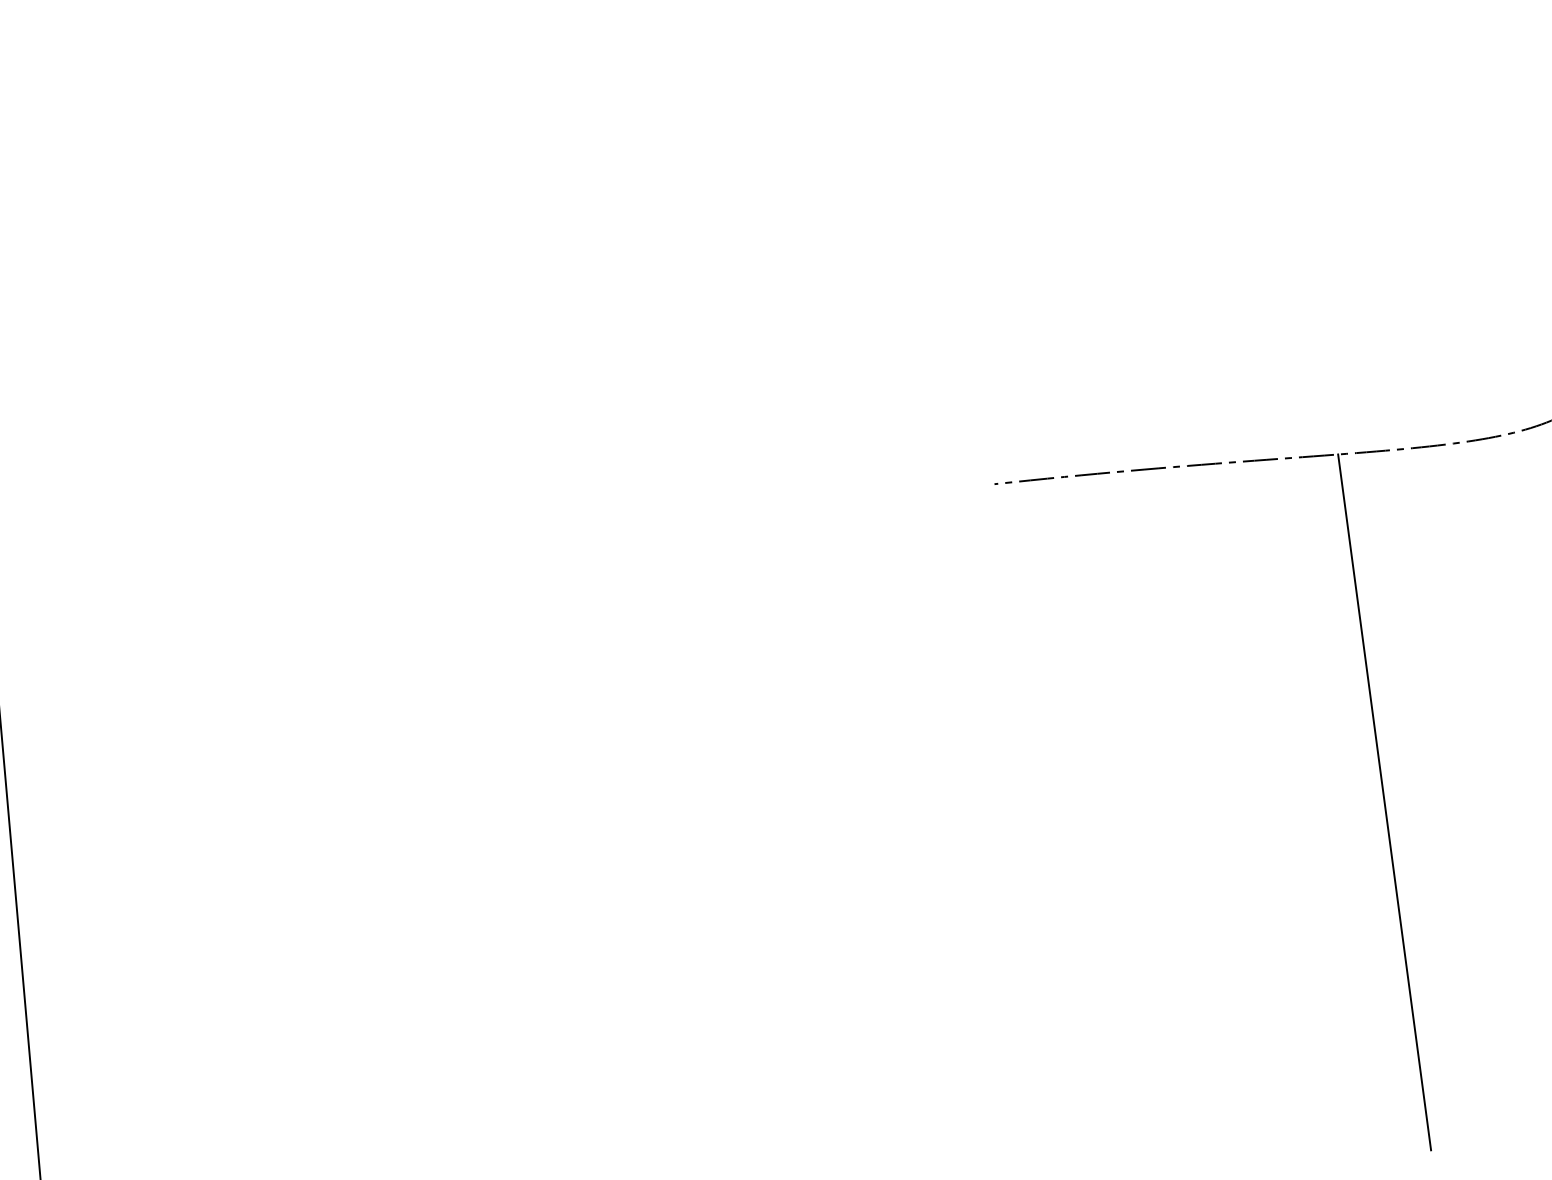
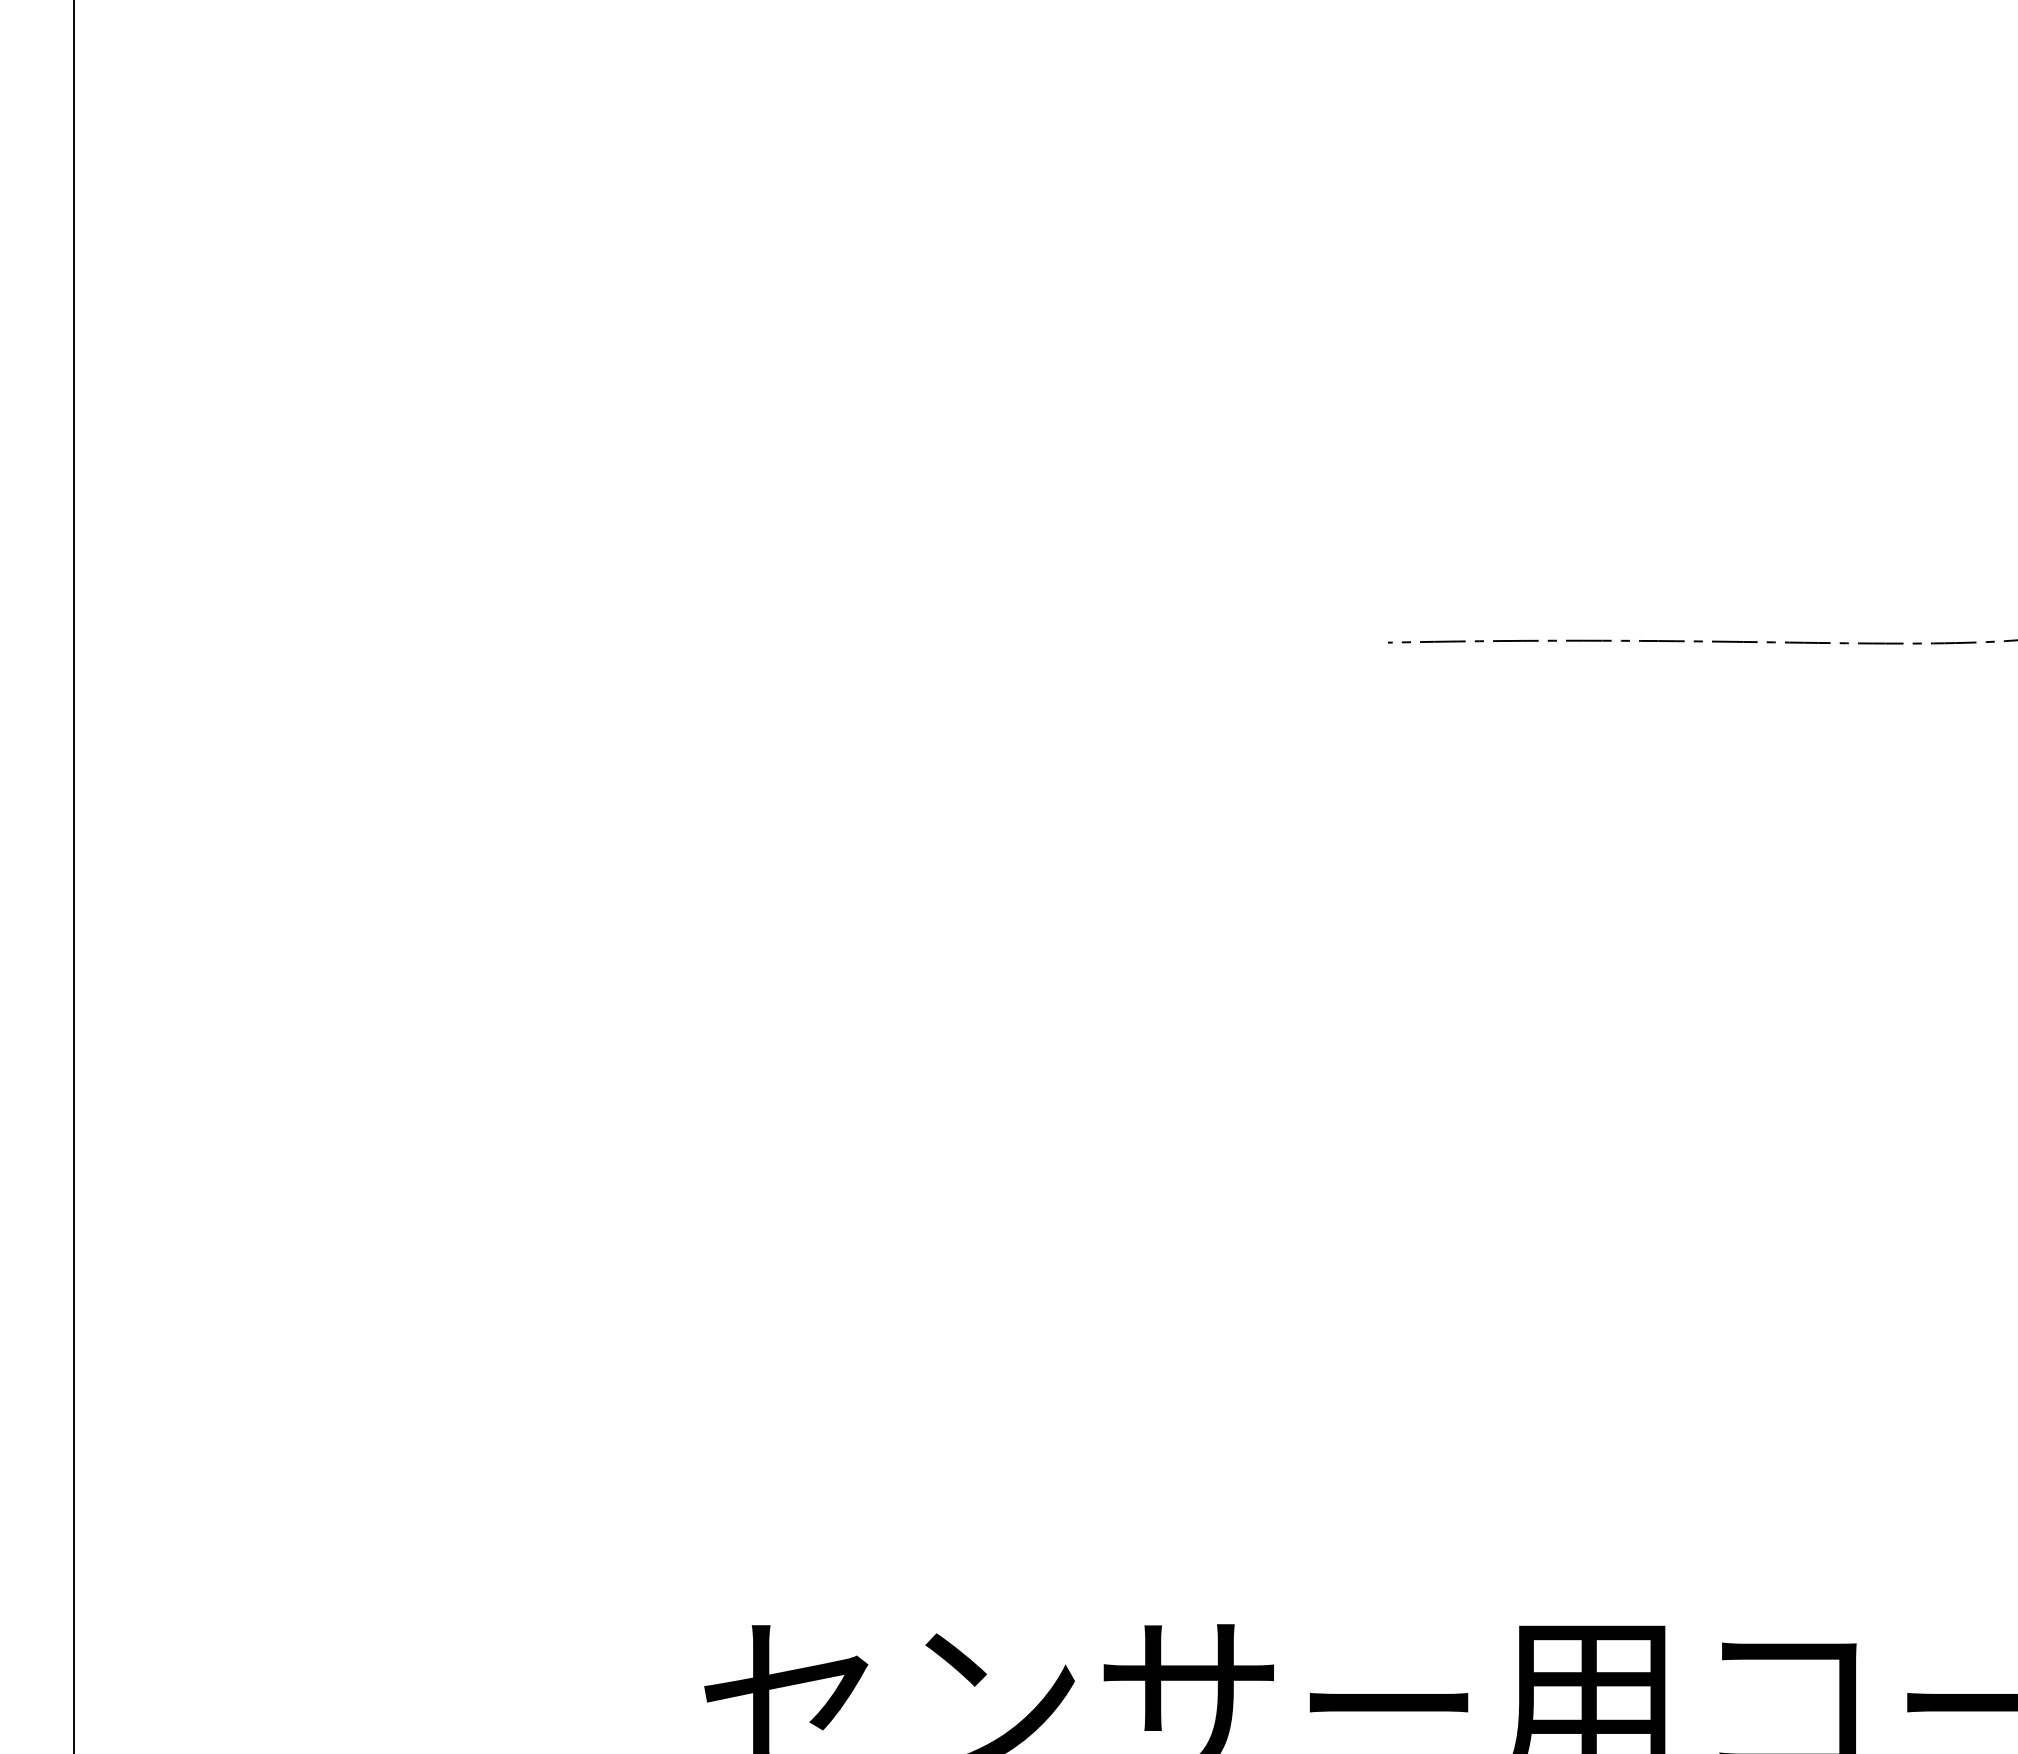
line: (1384, 802) -> (1856, 1098), removed

